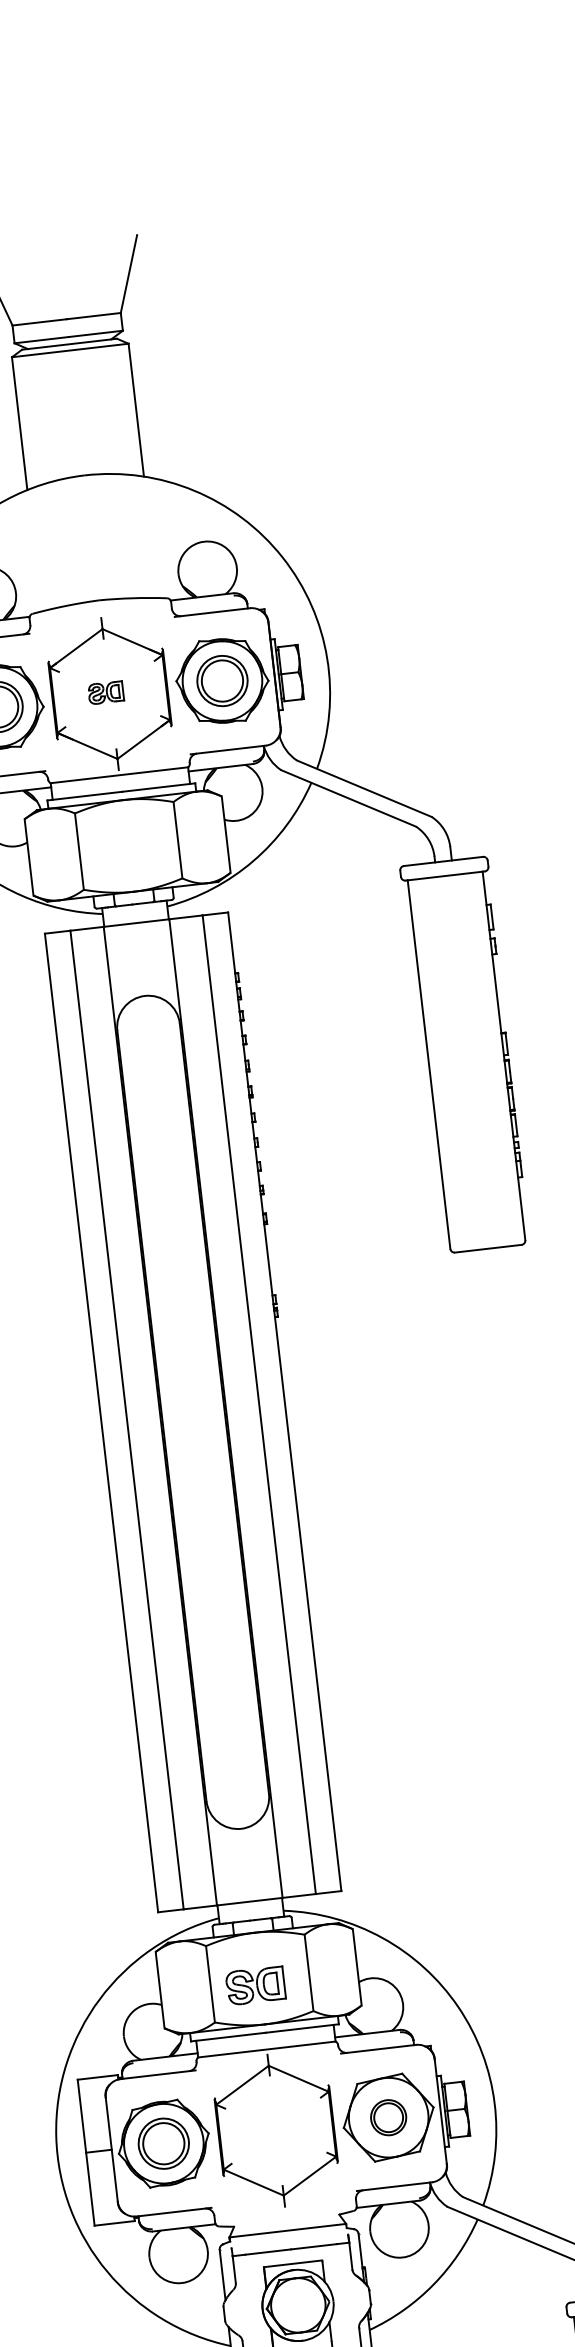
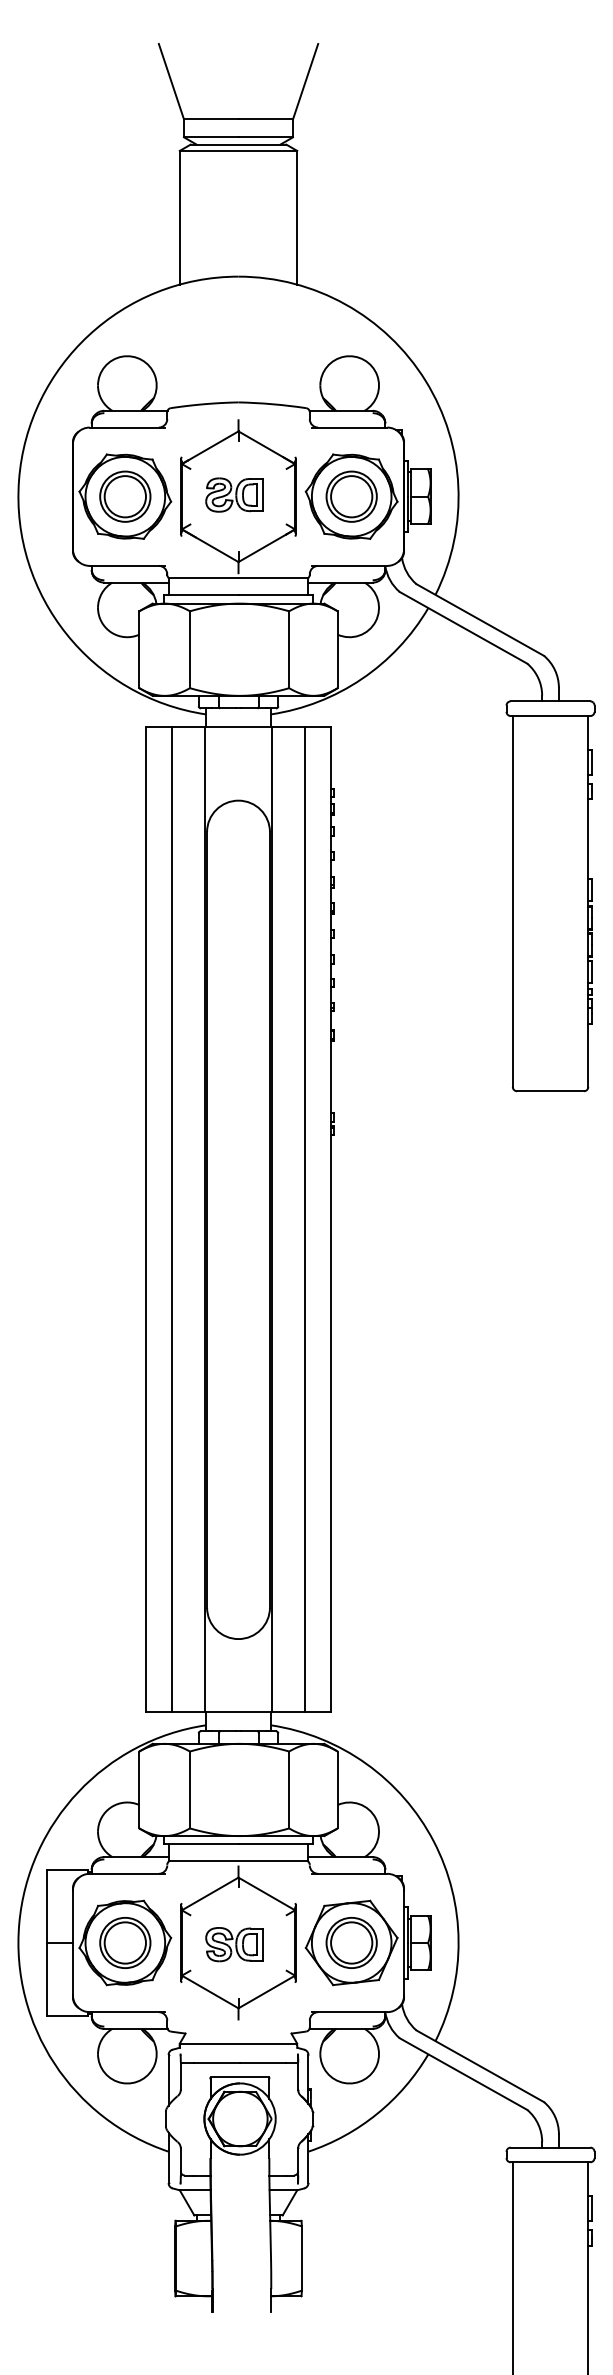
part: (105, 692) -> (234, 494), size x1.67
part: (255, 1985) -> (234, 1944), moved
part: (388, 2117) -> (351, 1942), size x1.43

